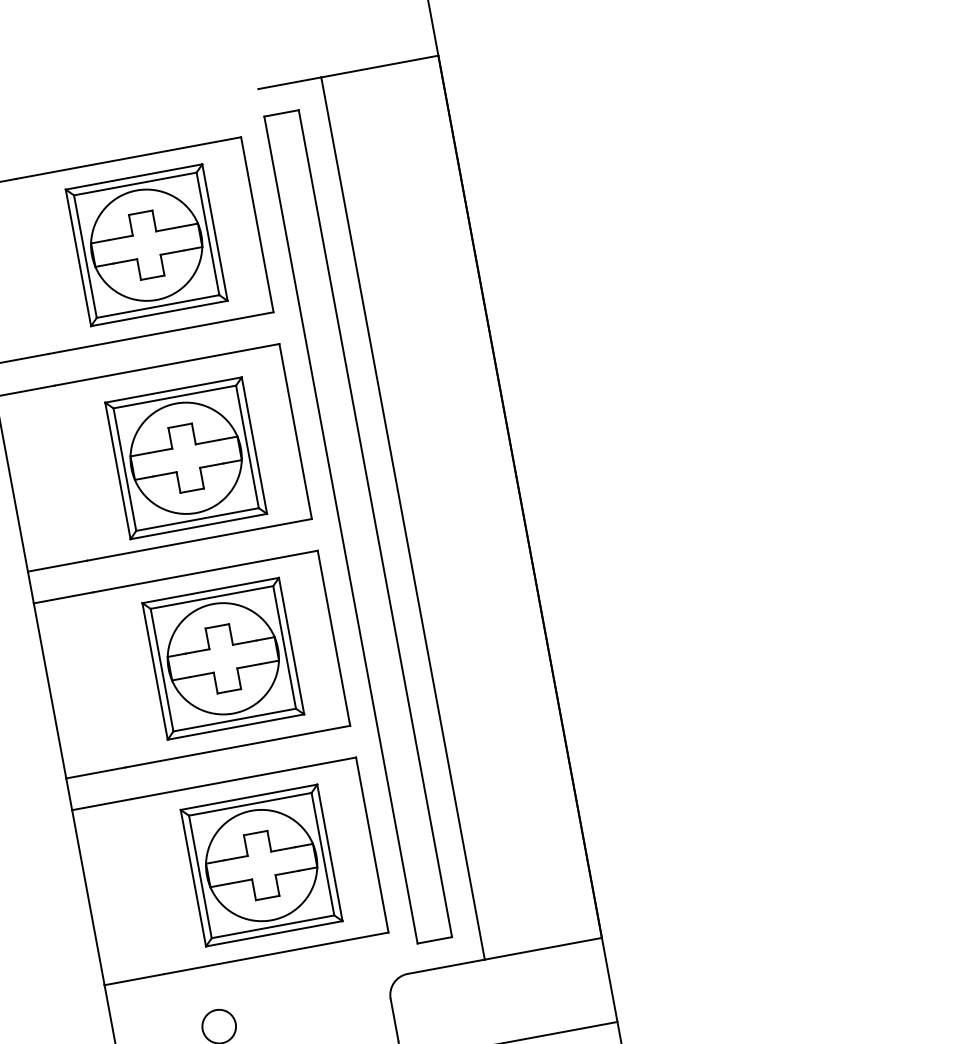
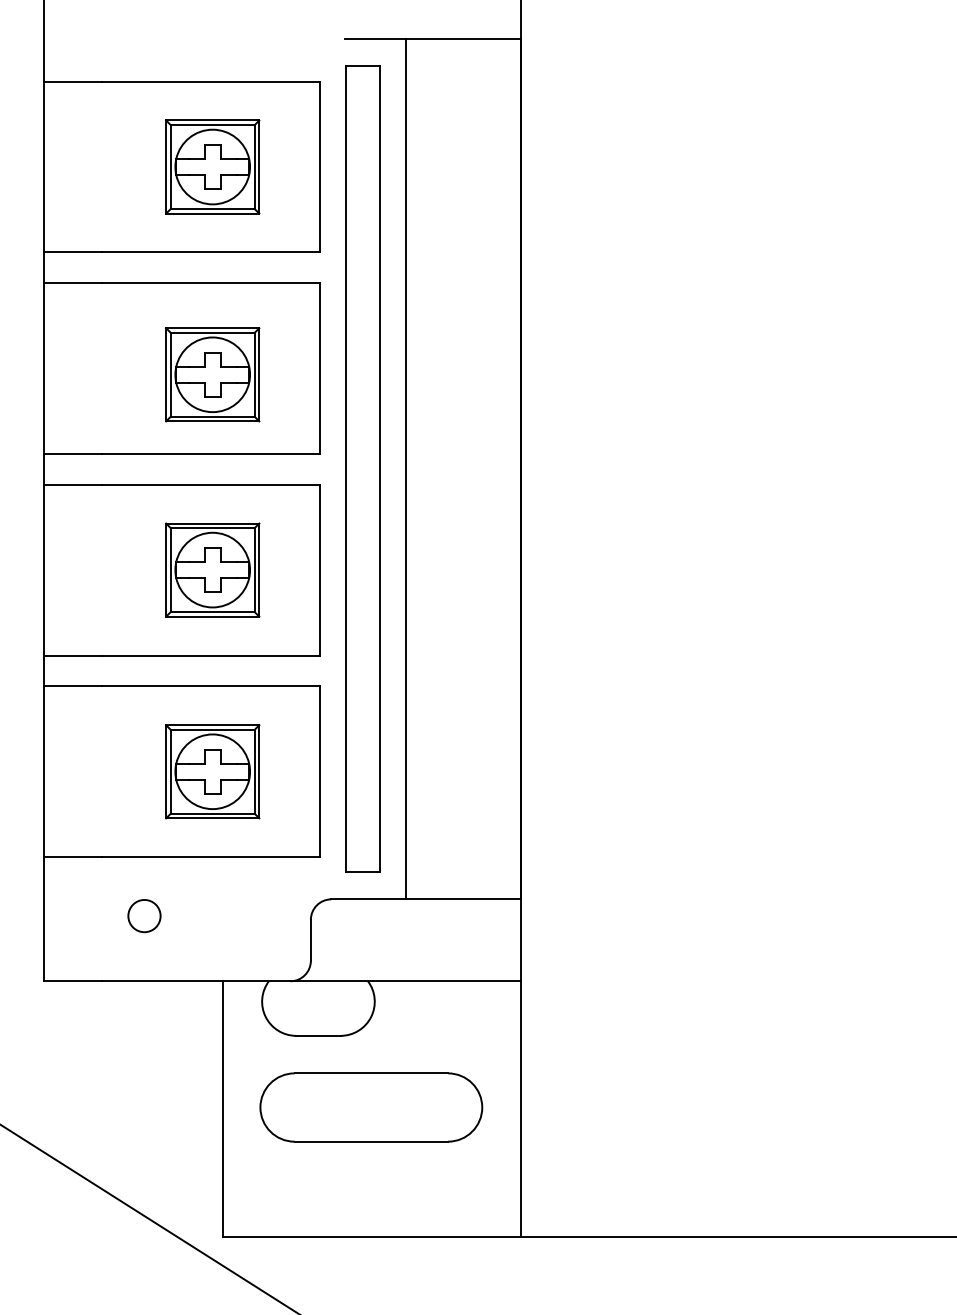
part: (146, 244) -> (212, 166), size x0.7
part: (186, 458) -> (212, 374), size x0.7
part: (223, 658) -> (212, 569), size x0.7
part: (261, 865) -> (212, 771), size x0.7

